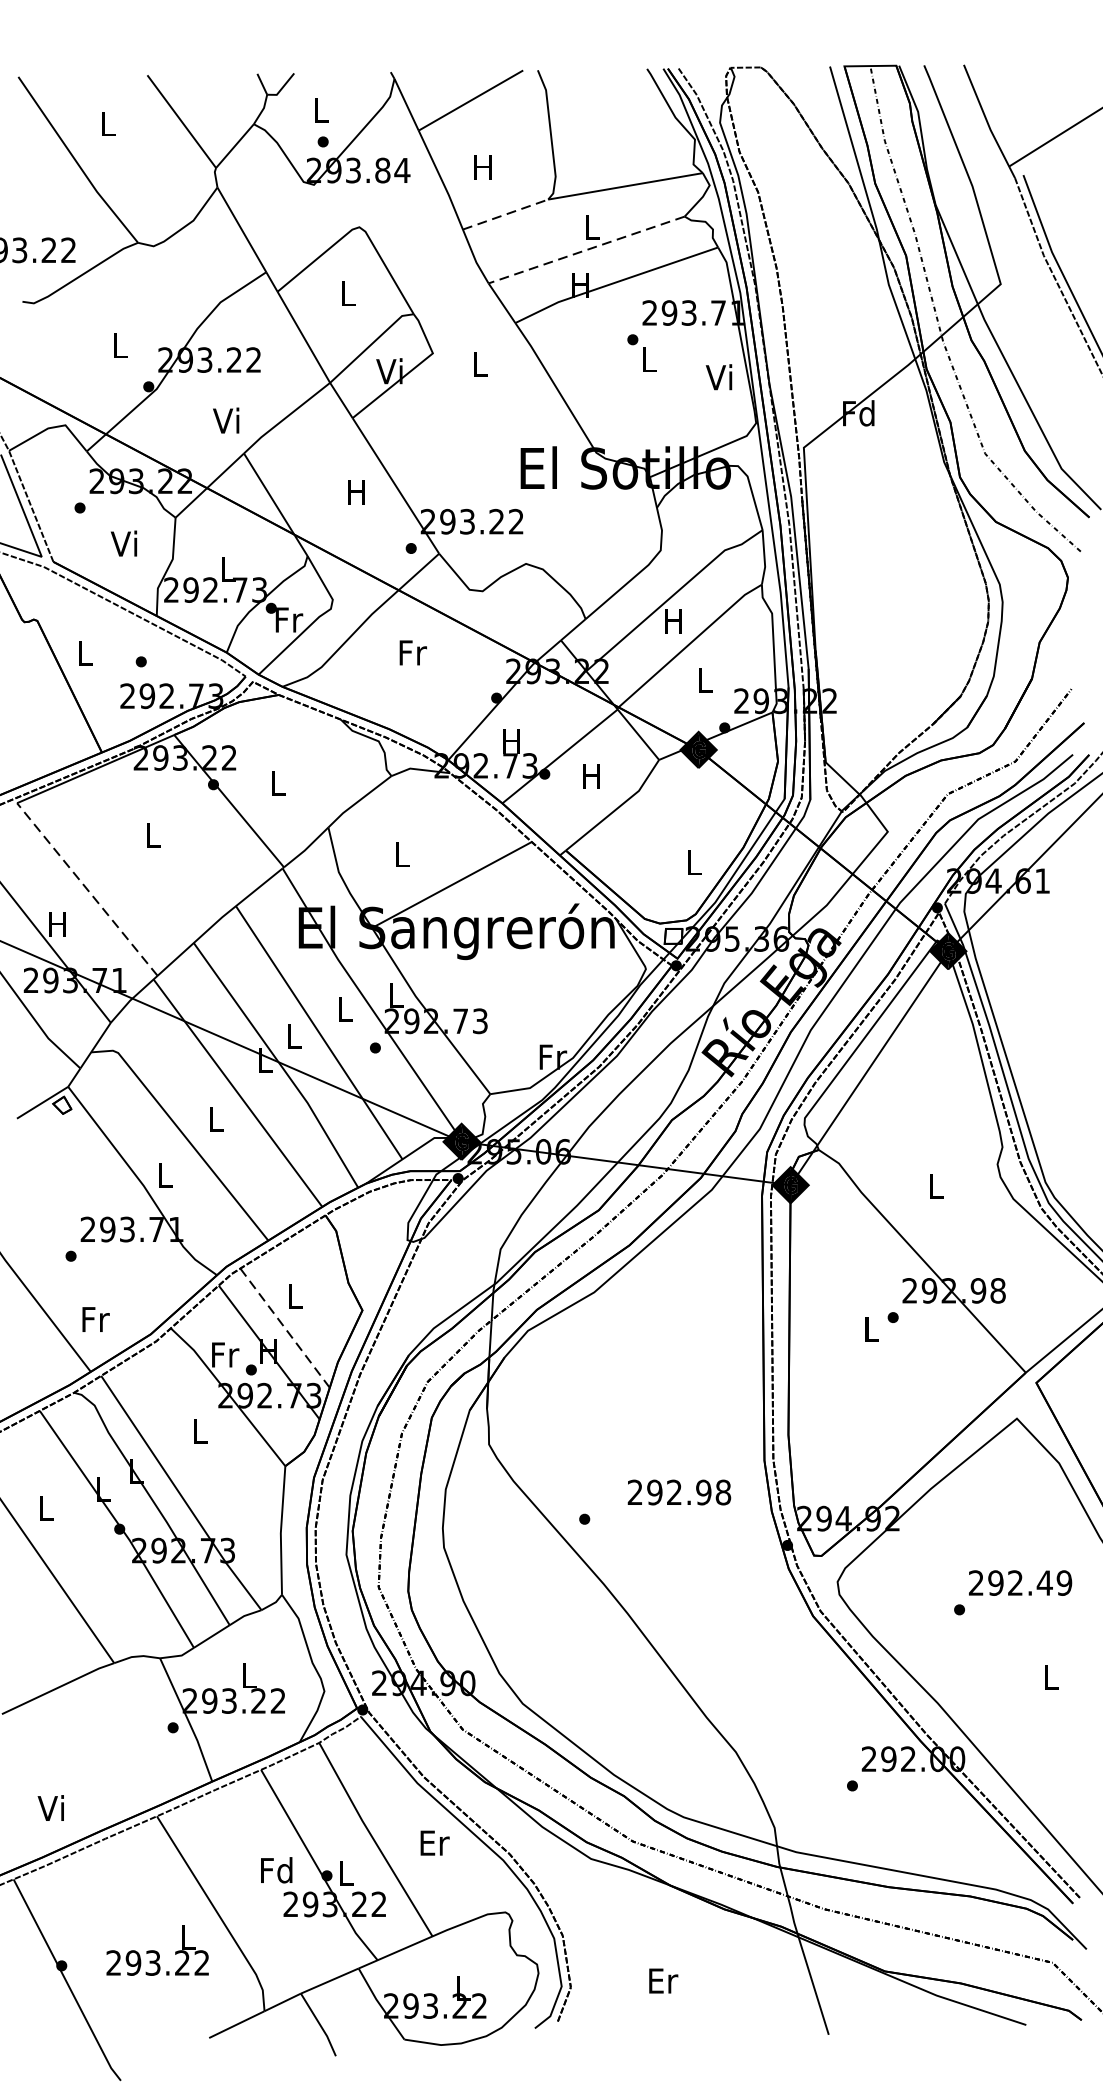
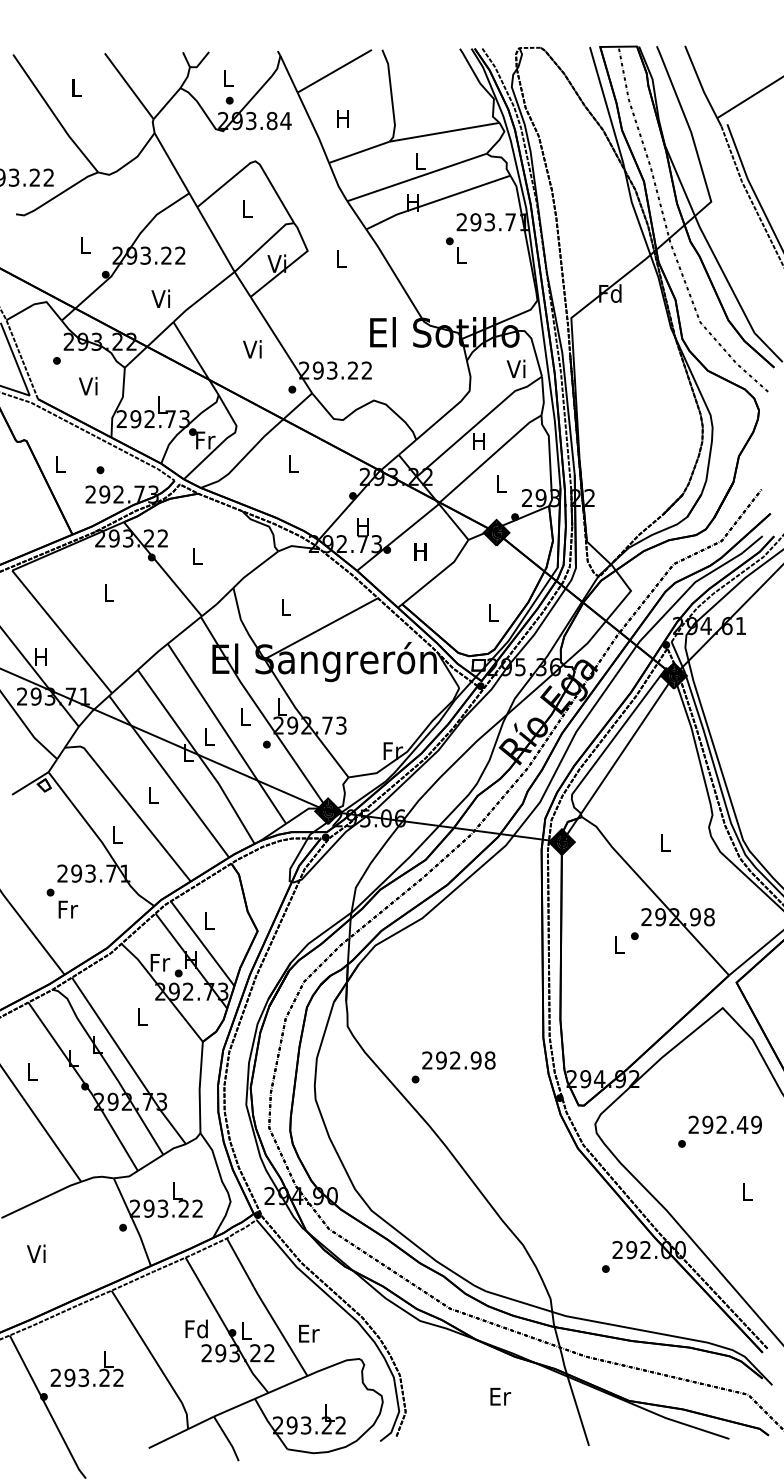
line: (505, 214) -> (359, 152), dashed -> solid
line: (585, 250) -> (416, 177), dashed -> solid
text: (718, 376) -> (515, 368), moved
text: (355, 492) -> (252, 349), H -> Vi
text: (412, 652) -> (293, 463), Fr -> L
line: (86, 888) -> (61, 631), dashed -> solid
text: (96, 1319) -> (68, 909), moved
line: (284, 1327) -> (202, 943), dashed -> solid
text: (678, 1492) -> (458, 1060), moved
text: (51, 1807) -> (36, 1253), moved
text: (435, 1842) -> (309, 1333), moved
text: (156, 1951) -> (86, 1369), moved
text: (663, 1980) -> (500, 1396), moved

